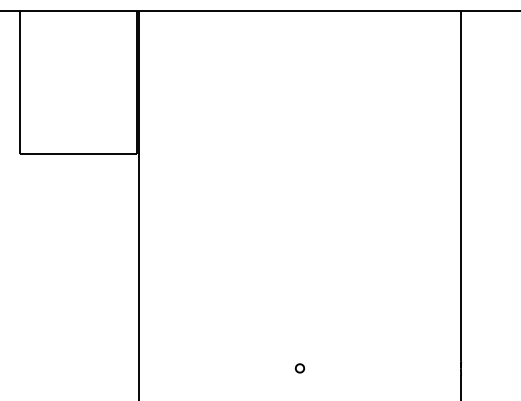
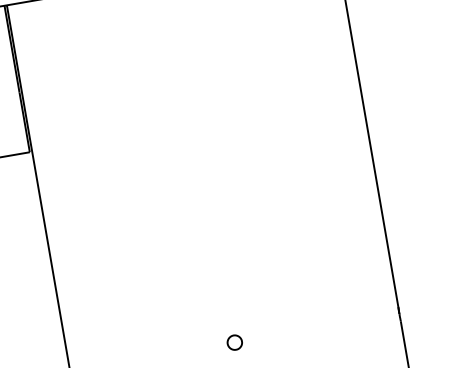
part: (299, 368) -> (234, 342), size x1.67

